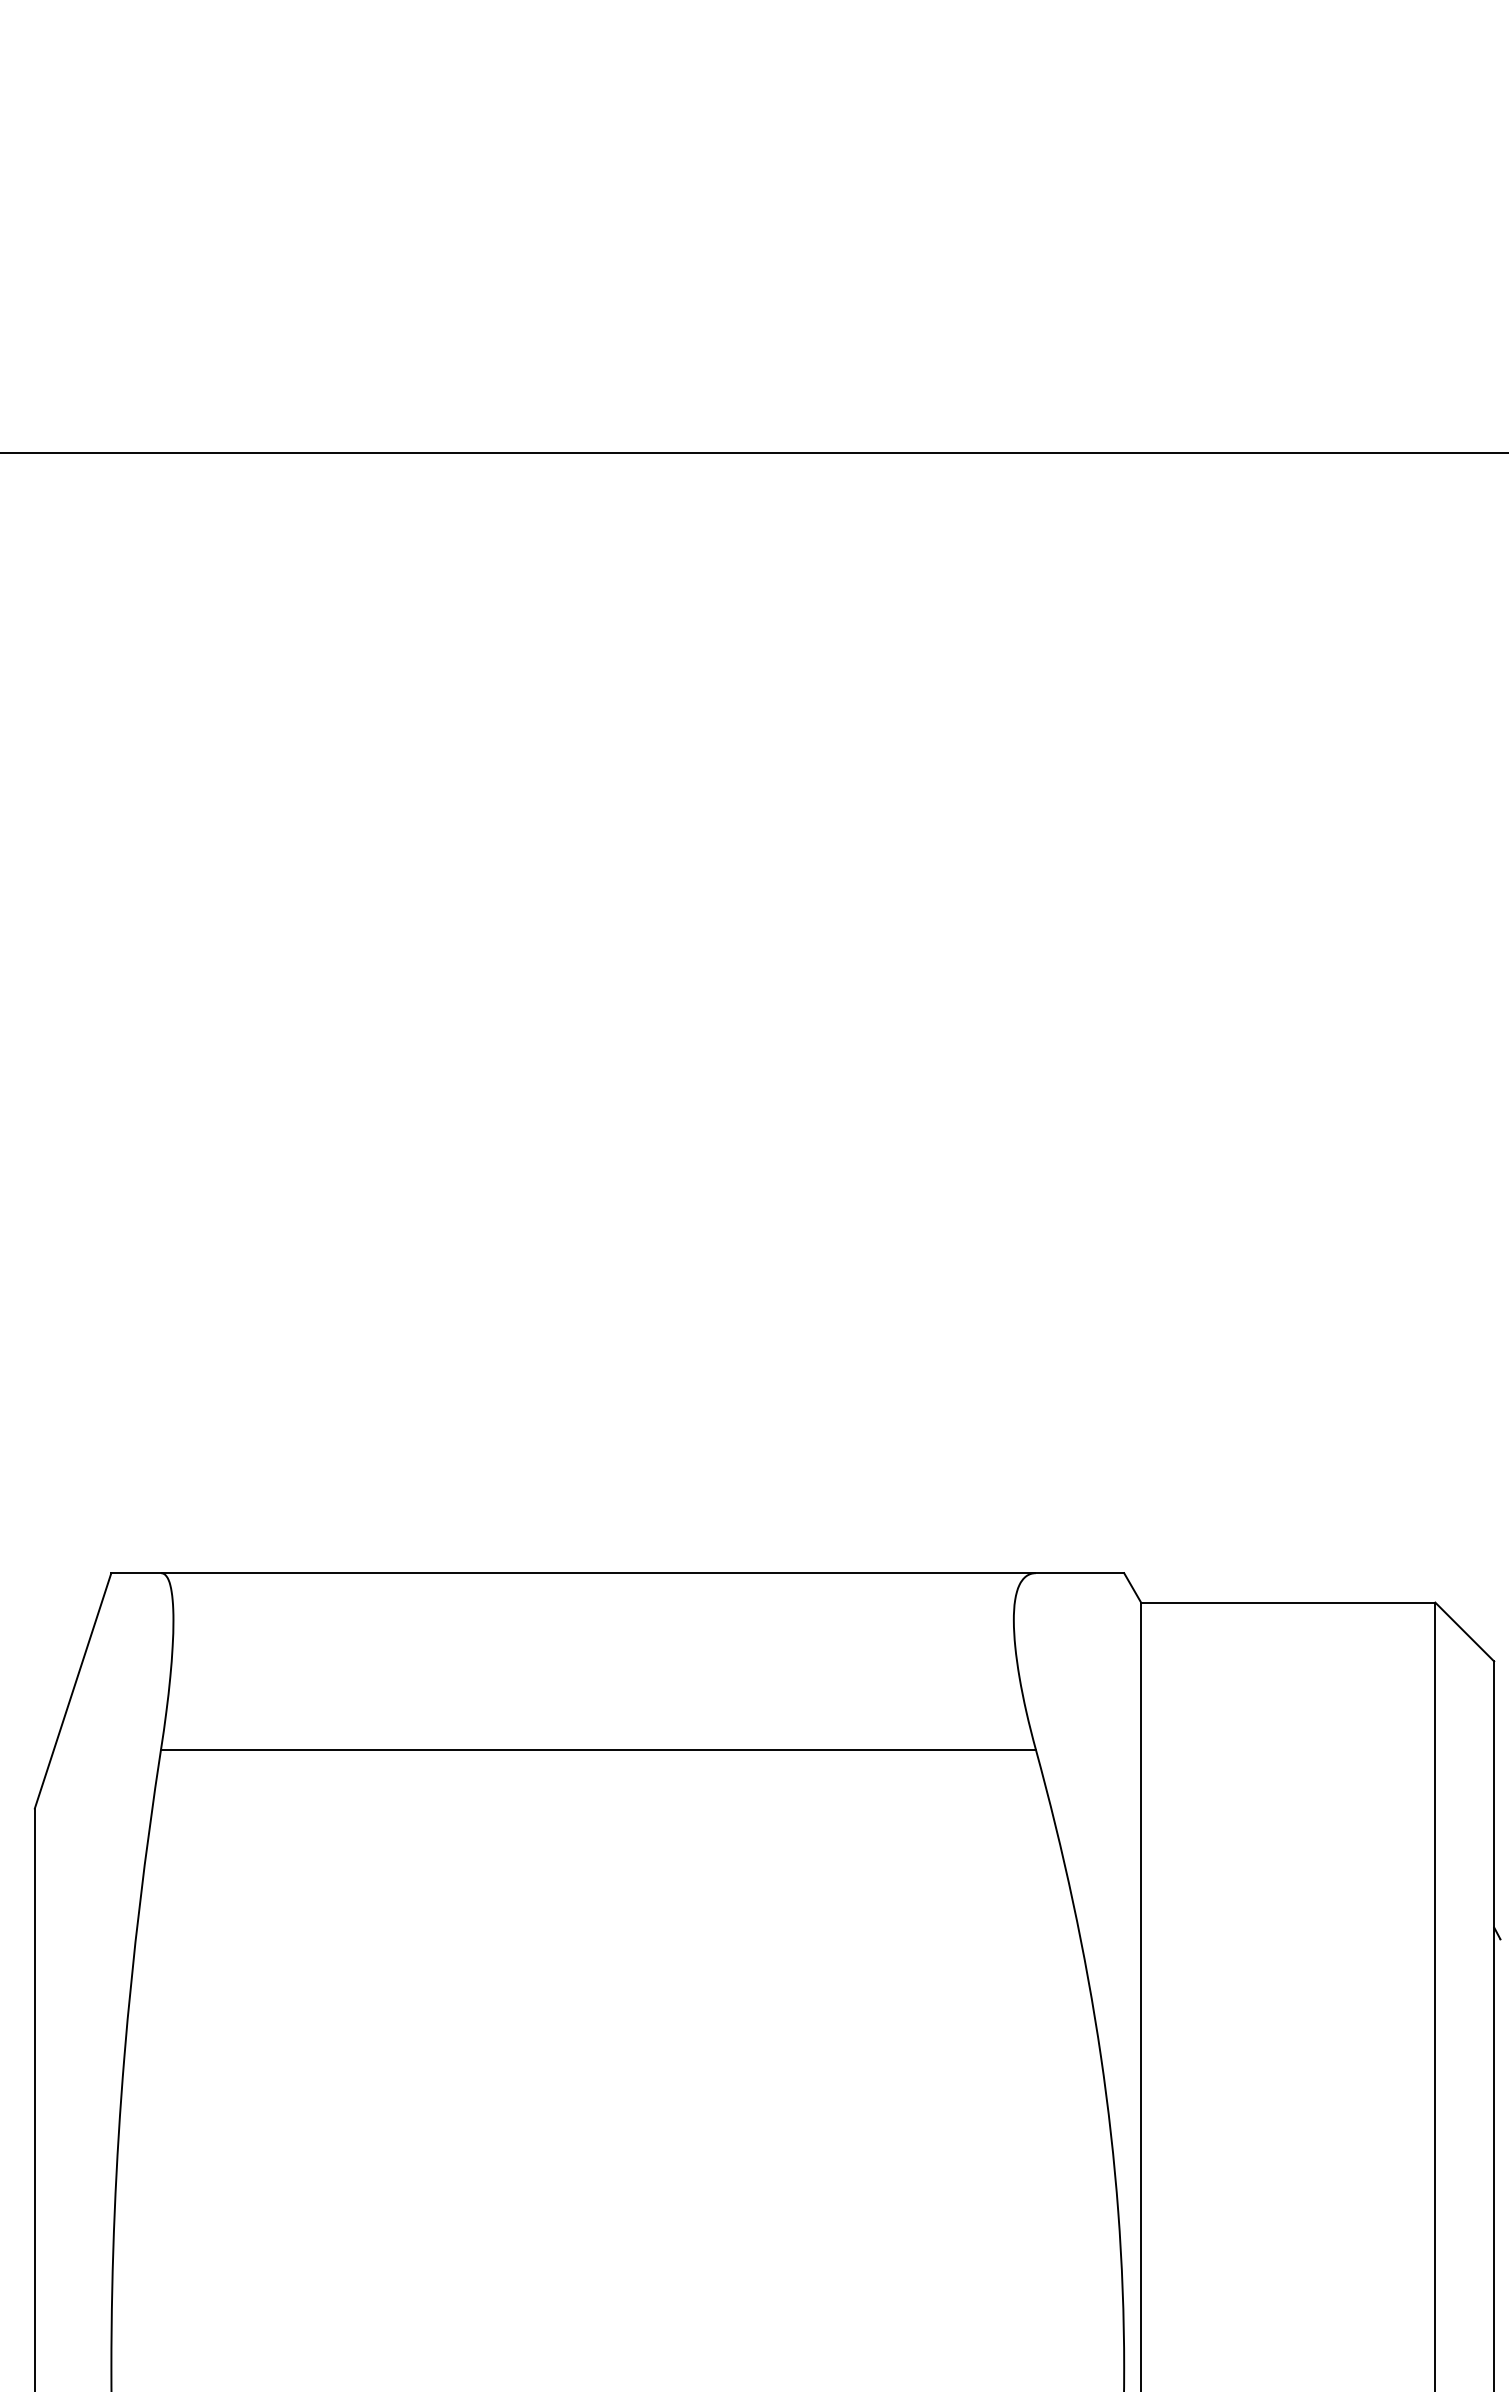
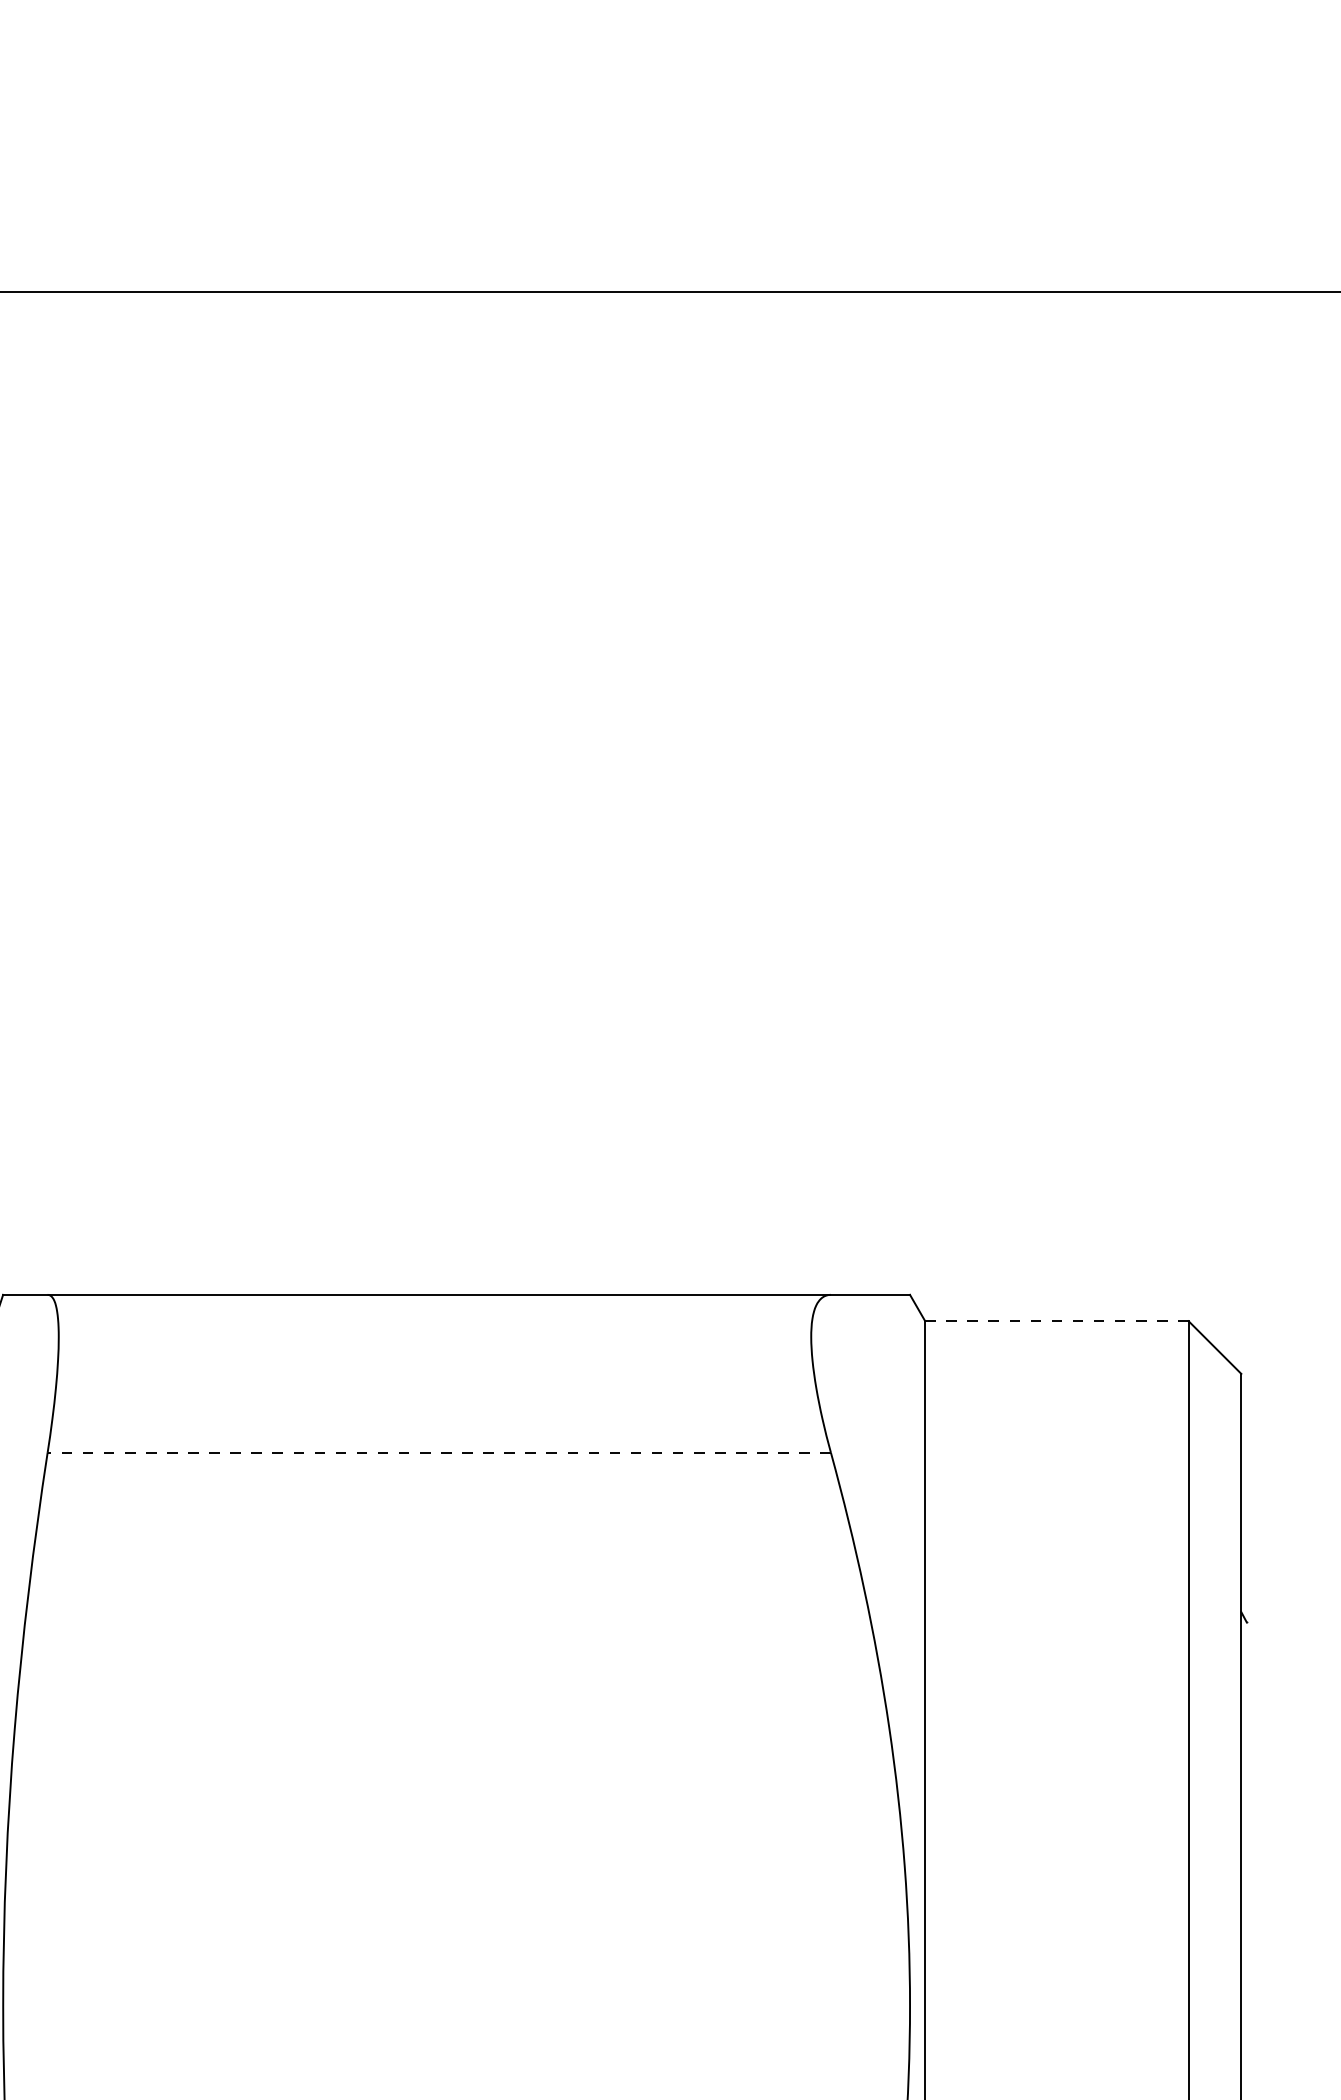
line: (1287, 1602) -> (1056, 1321), solid -> dashed
line: (597, 1749) -> (438, 1452), solid -> dashed

